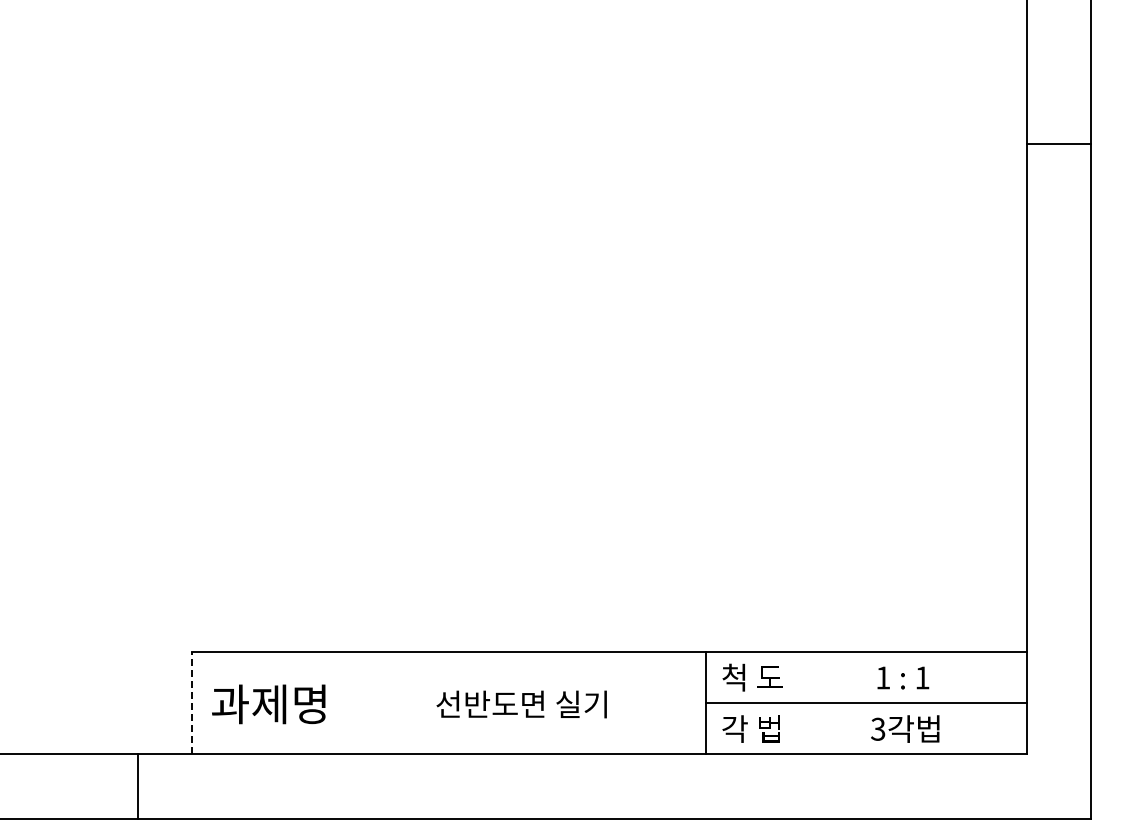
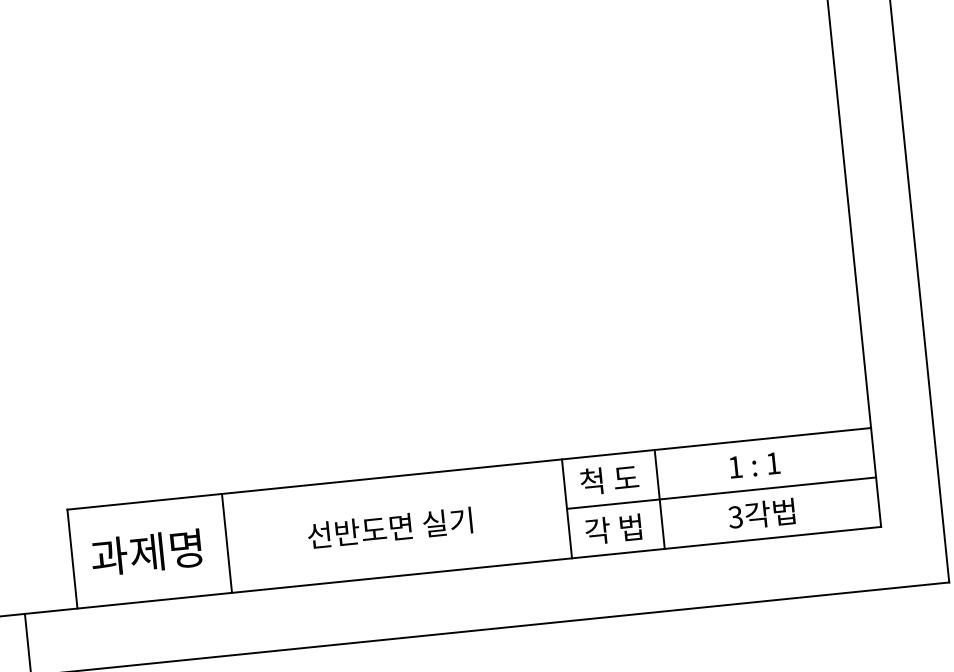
line: (192, 702) -> (72, 558), dashed -> solid
line: (352, 702) -> (226, 542), added
line: (802, 702) -> (660, 498), added

